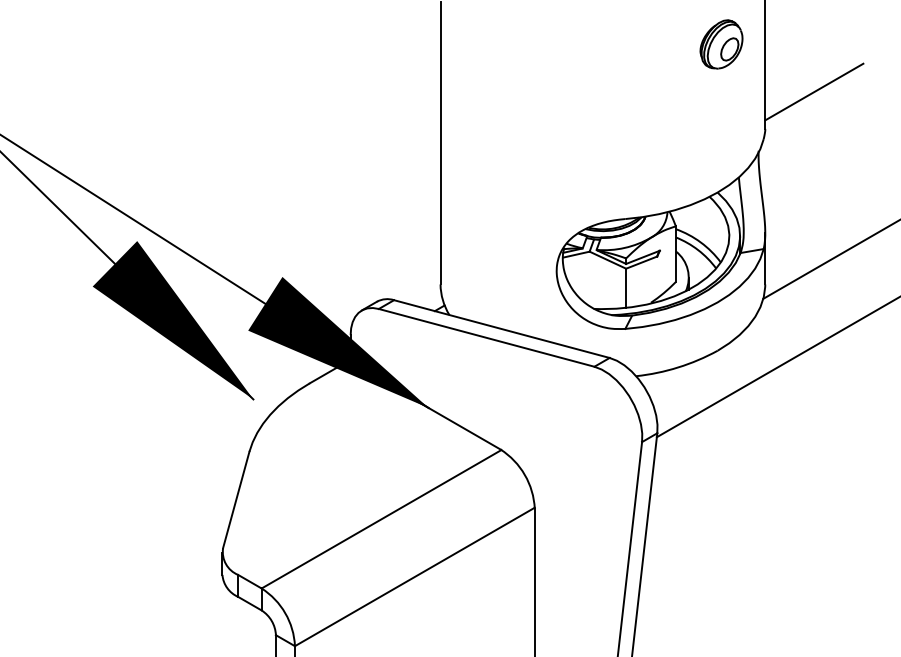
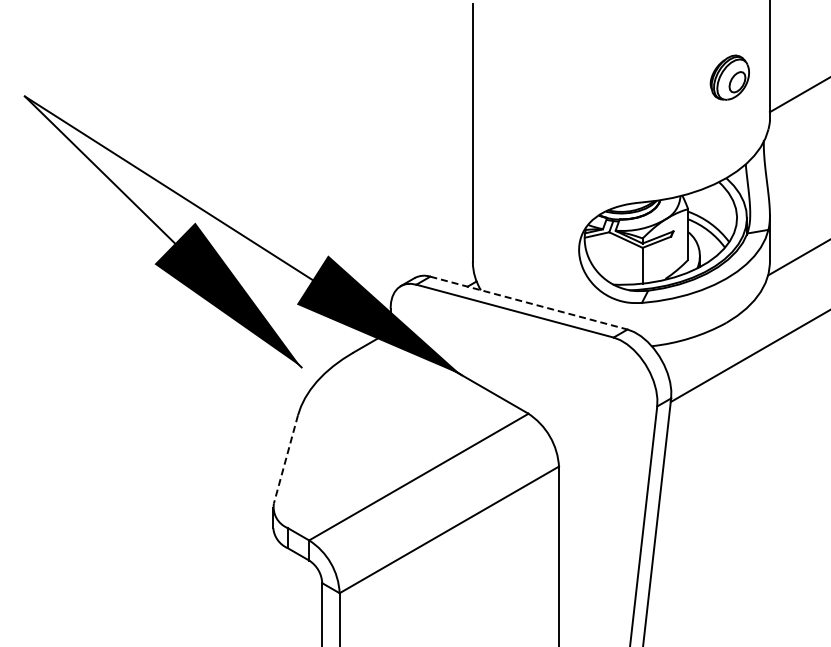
part: (721, 44) -> (729, 77), moved
line: (502, 329) -> (529, 303), solid -> dashed
line: (235, 500) -> (285, 459), solid -> dashed

